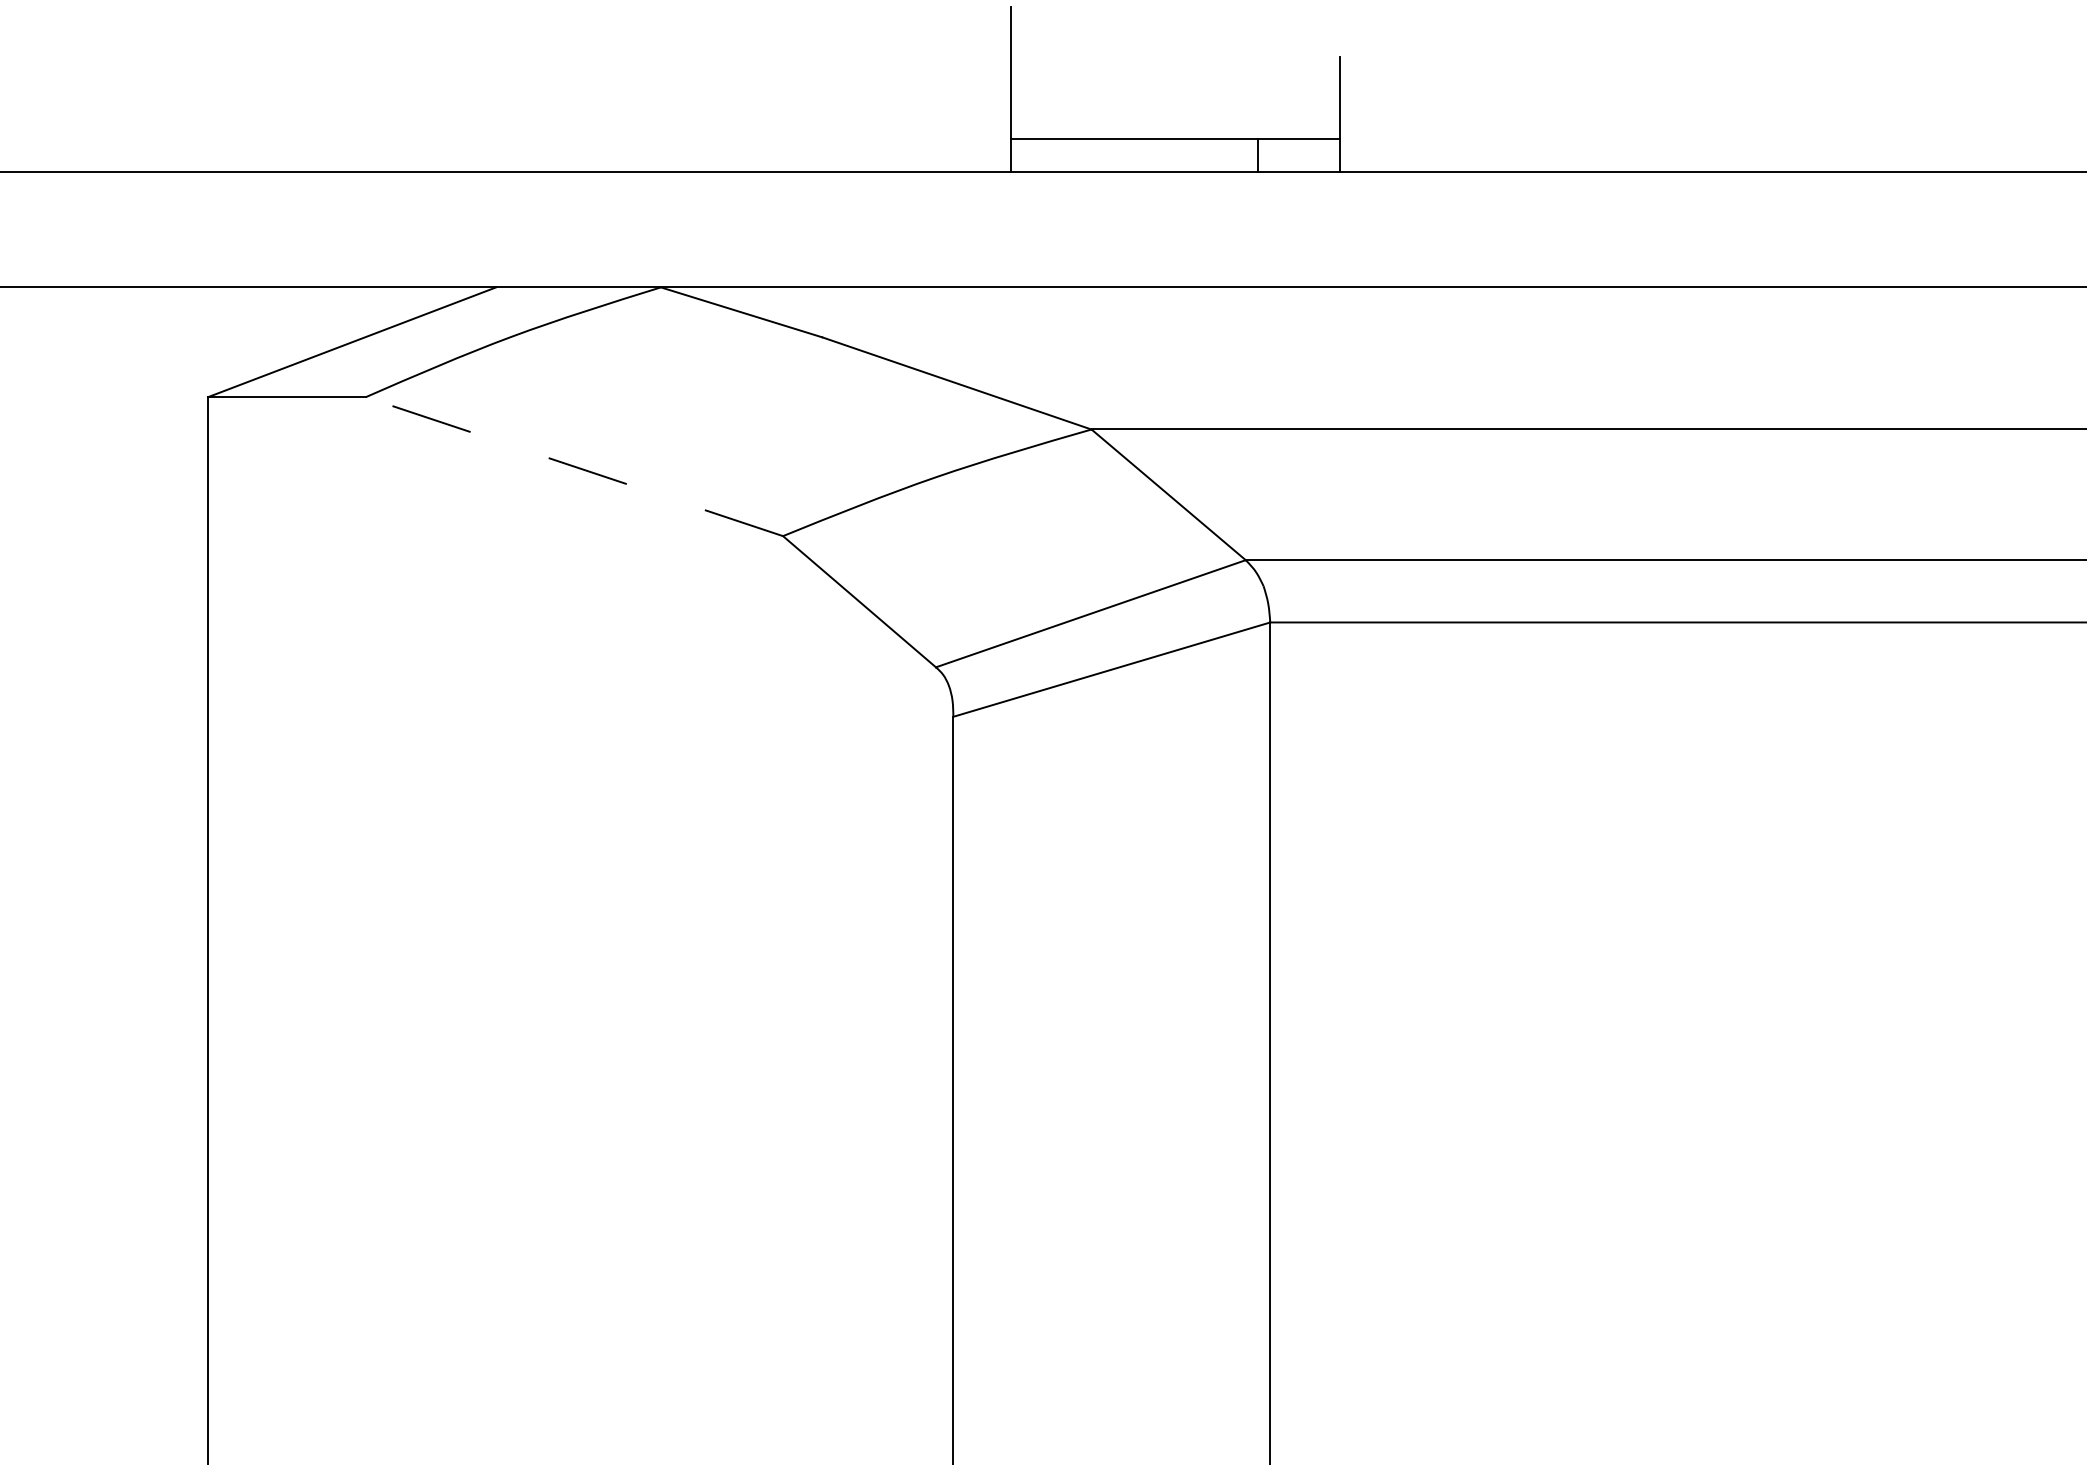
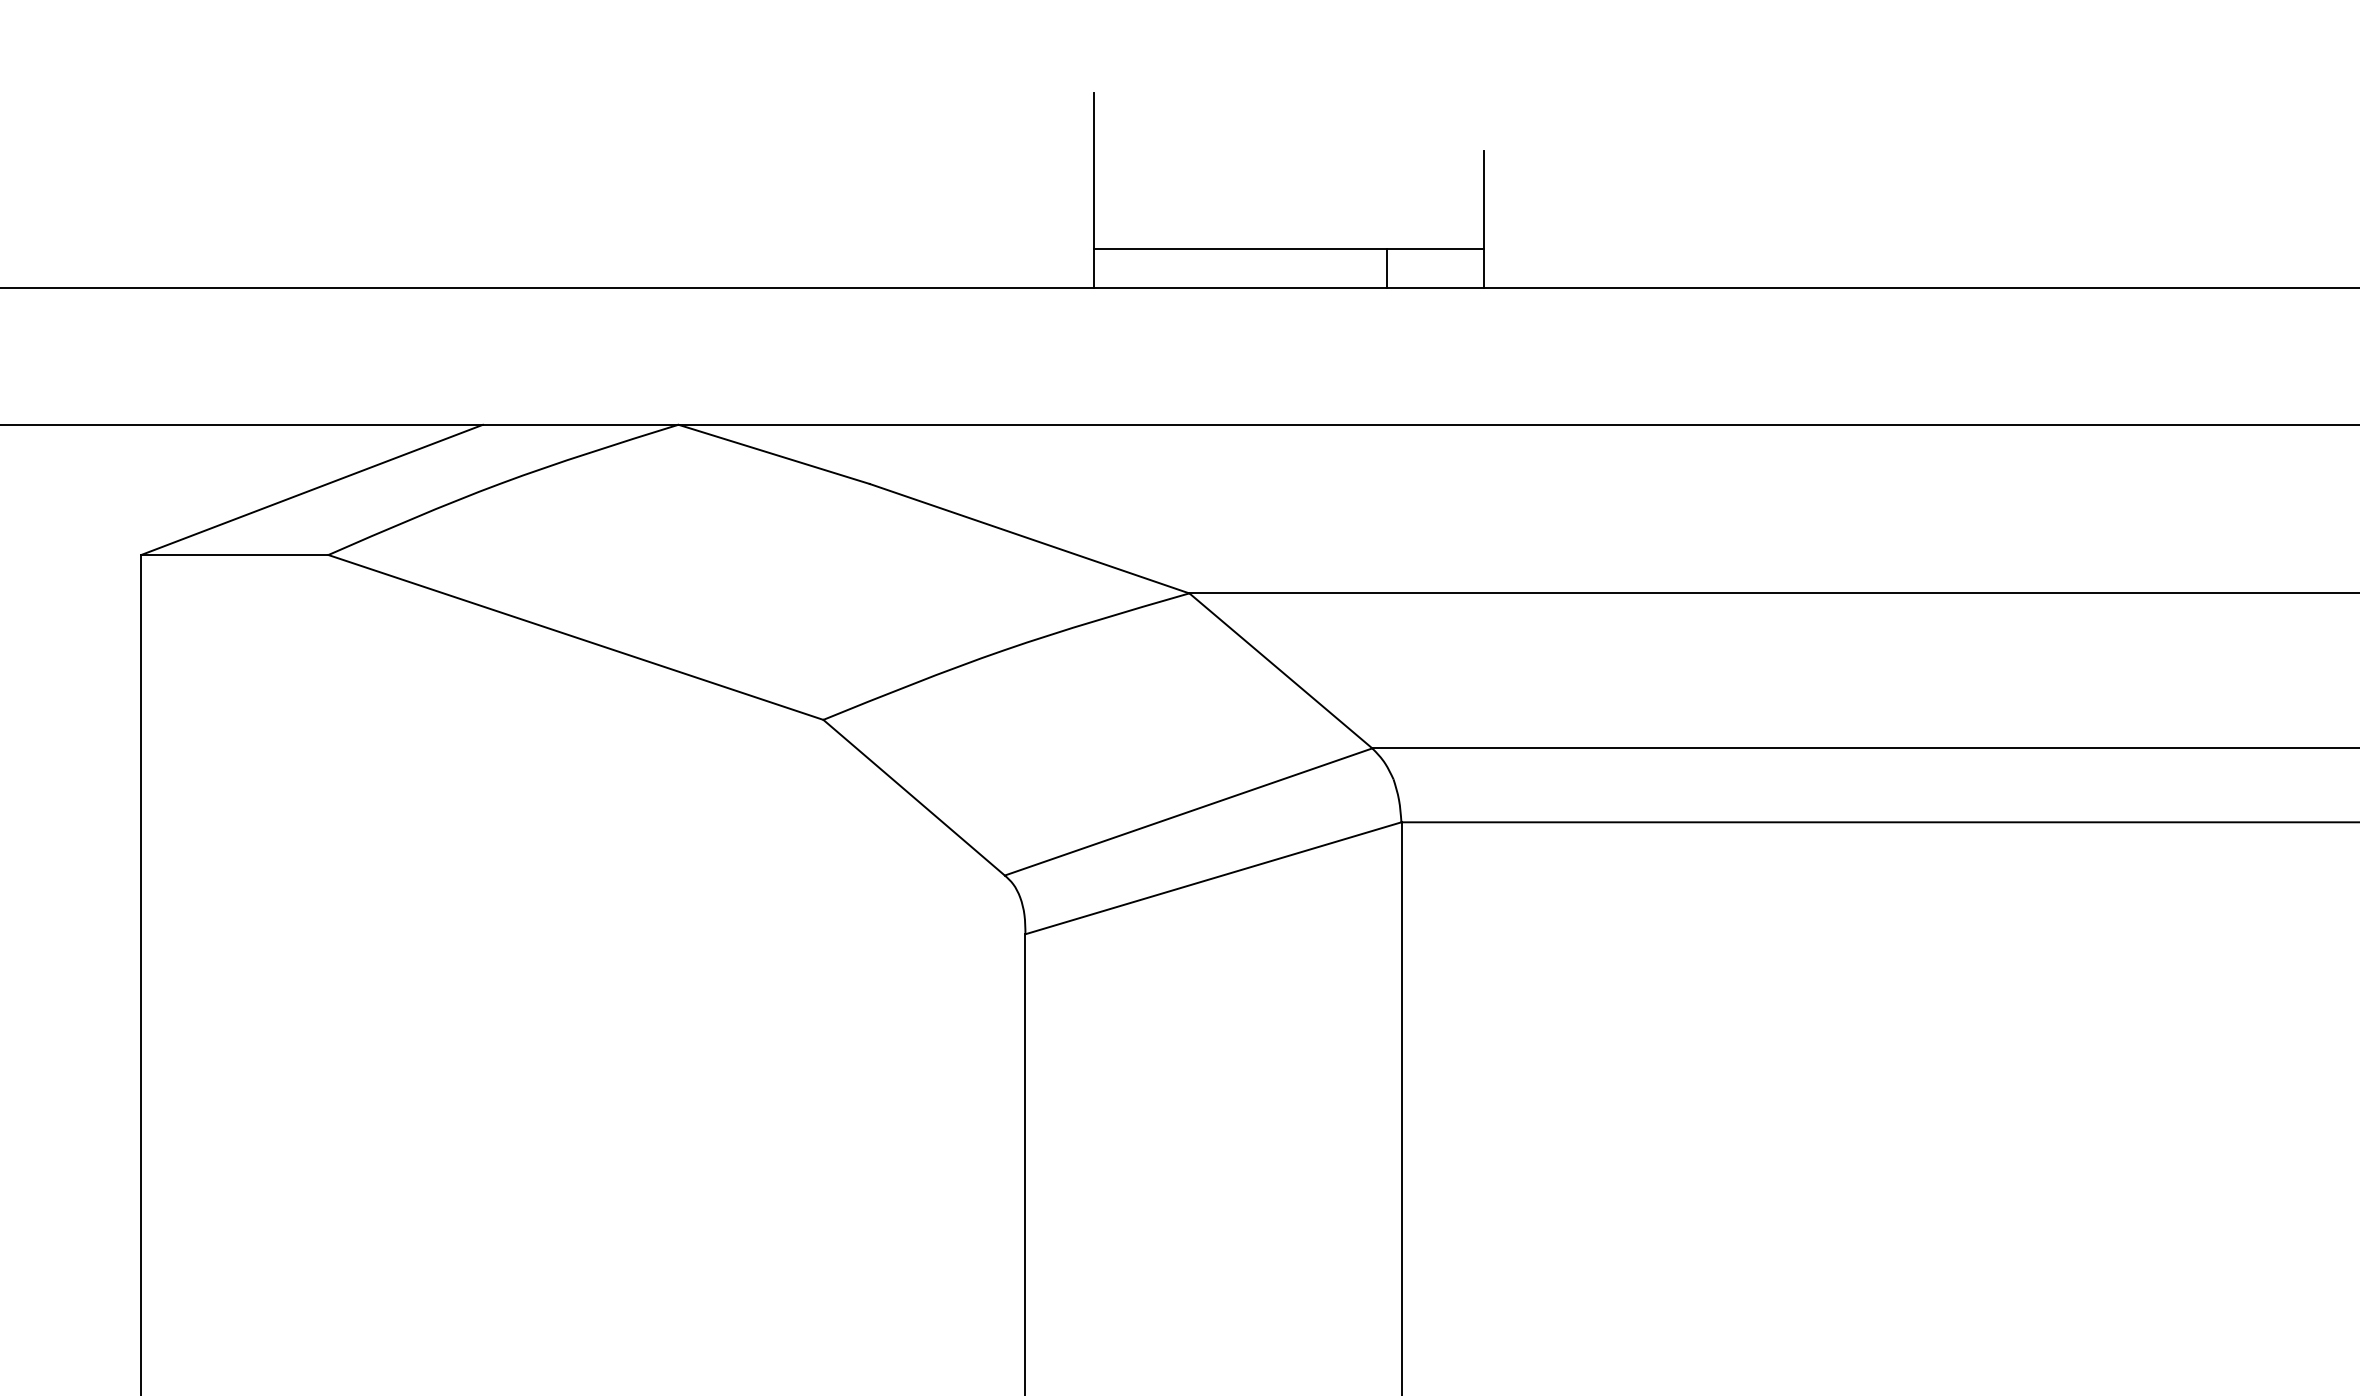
line: (574, 466) -> (575, 637), dashed -> solid

